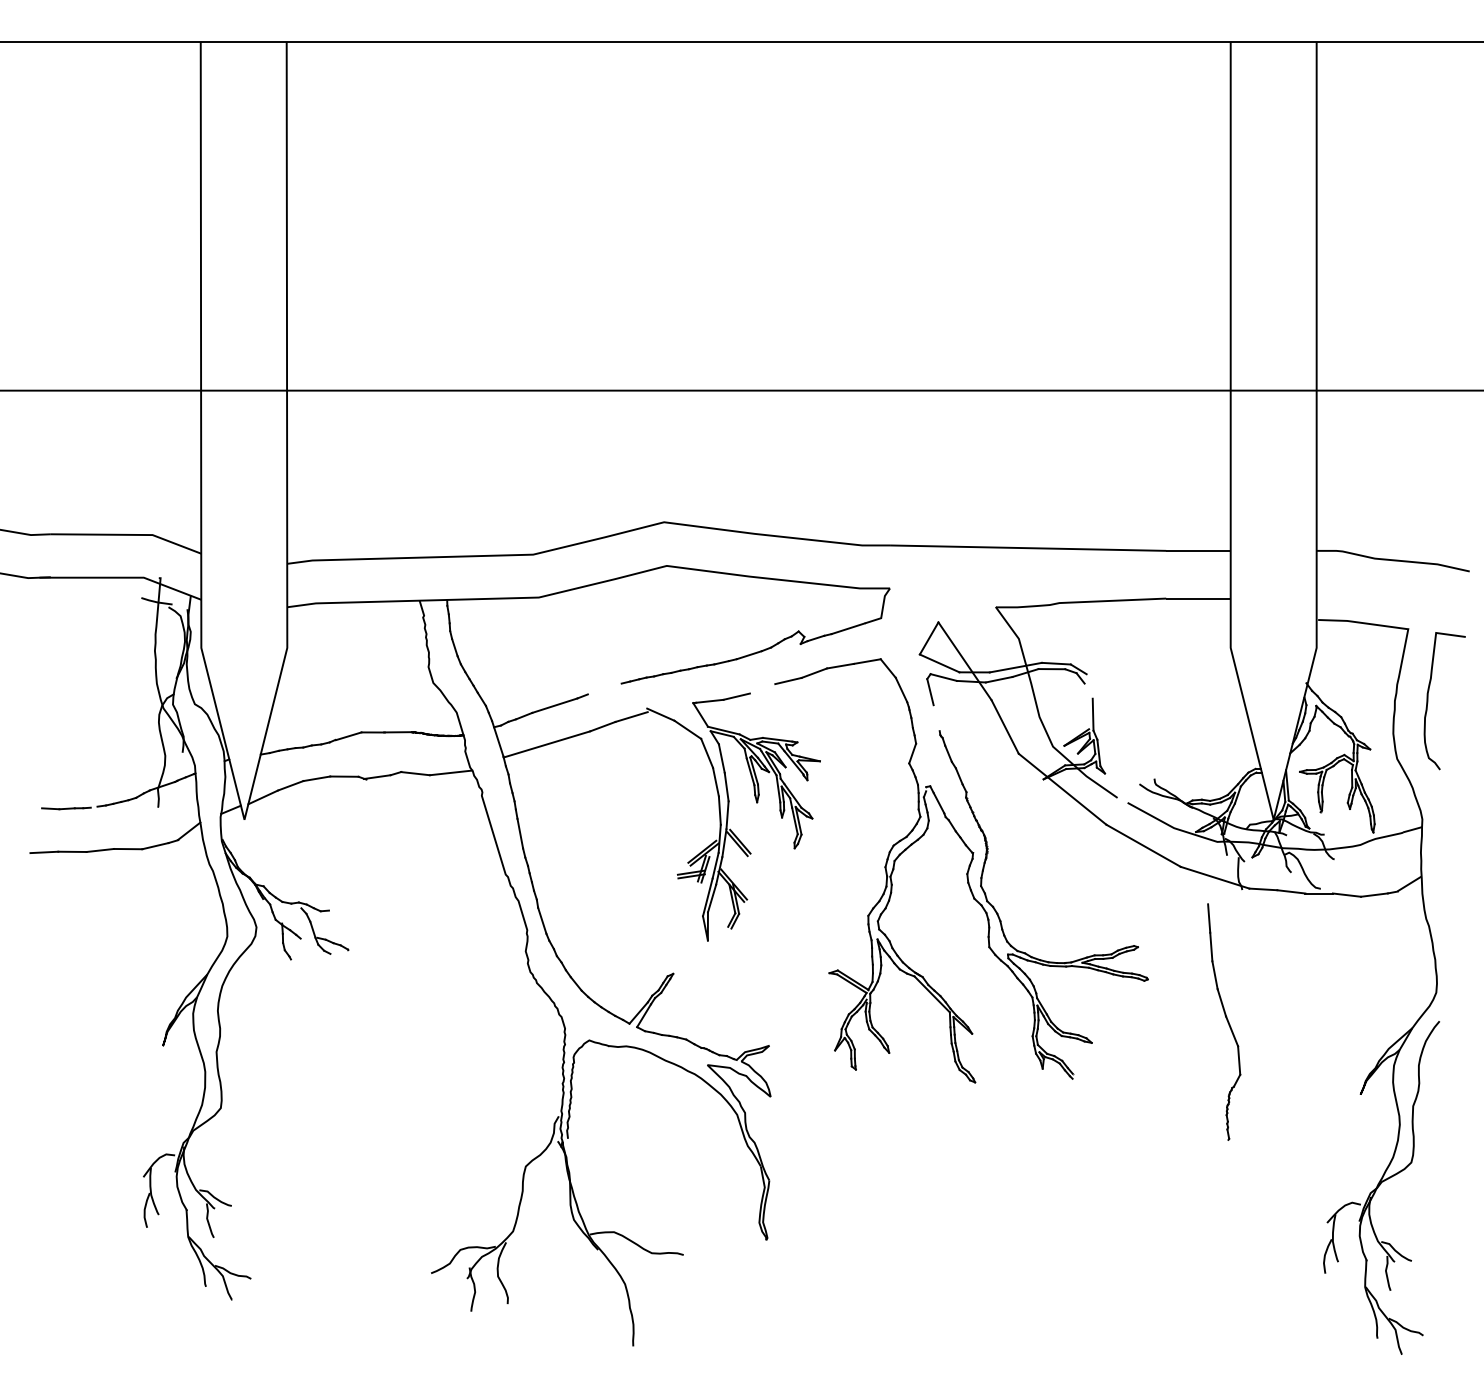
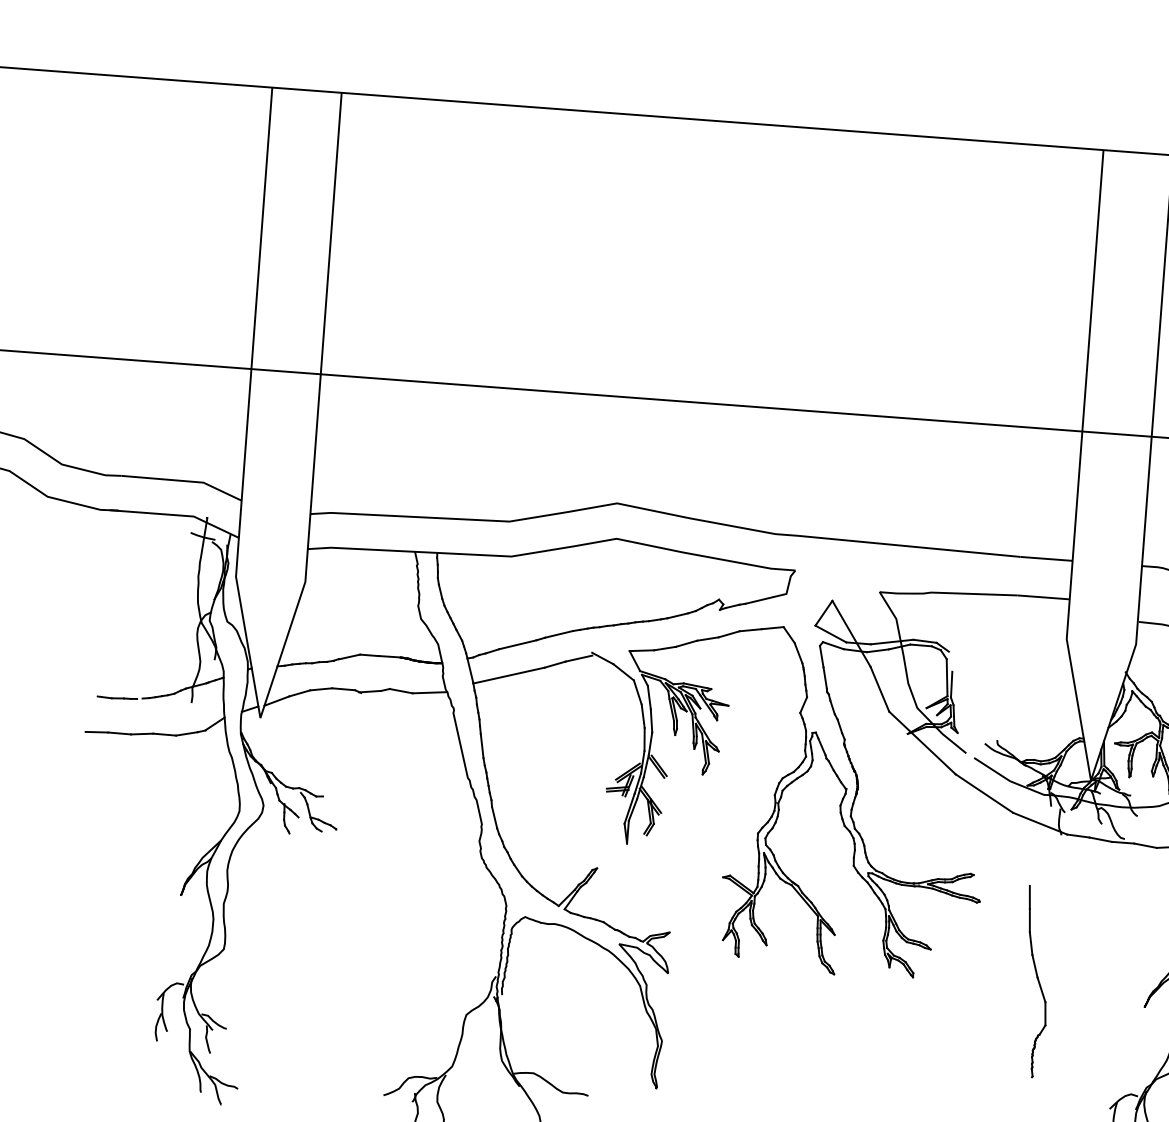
line: (604, 688) -> (558, 633), added
line: (762, 688) -> (686, 643), added
line: (1086, 706) -> (946, 677), added
line: (936, 718) -> (825, 678), added
part: (1224, 1021) -> (1035, 981), moved

